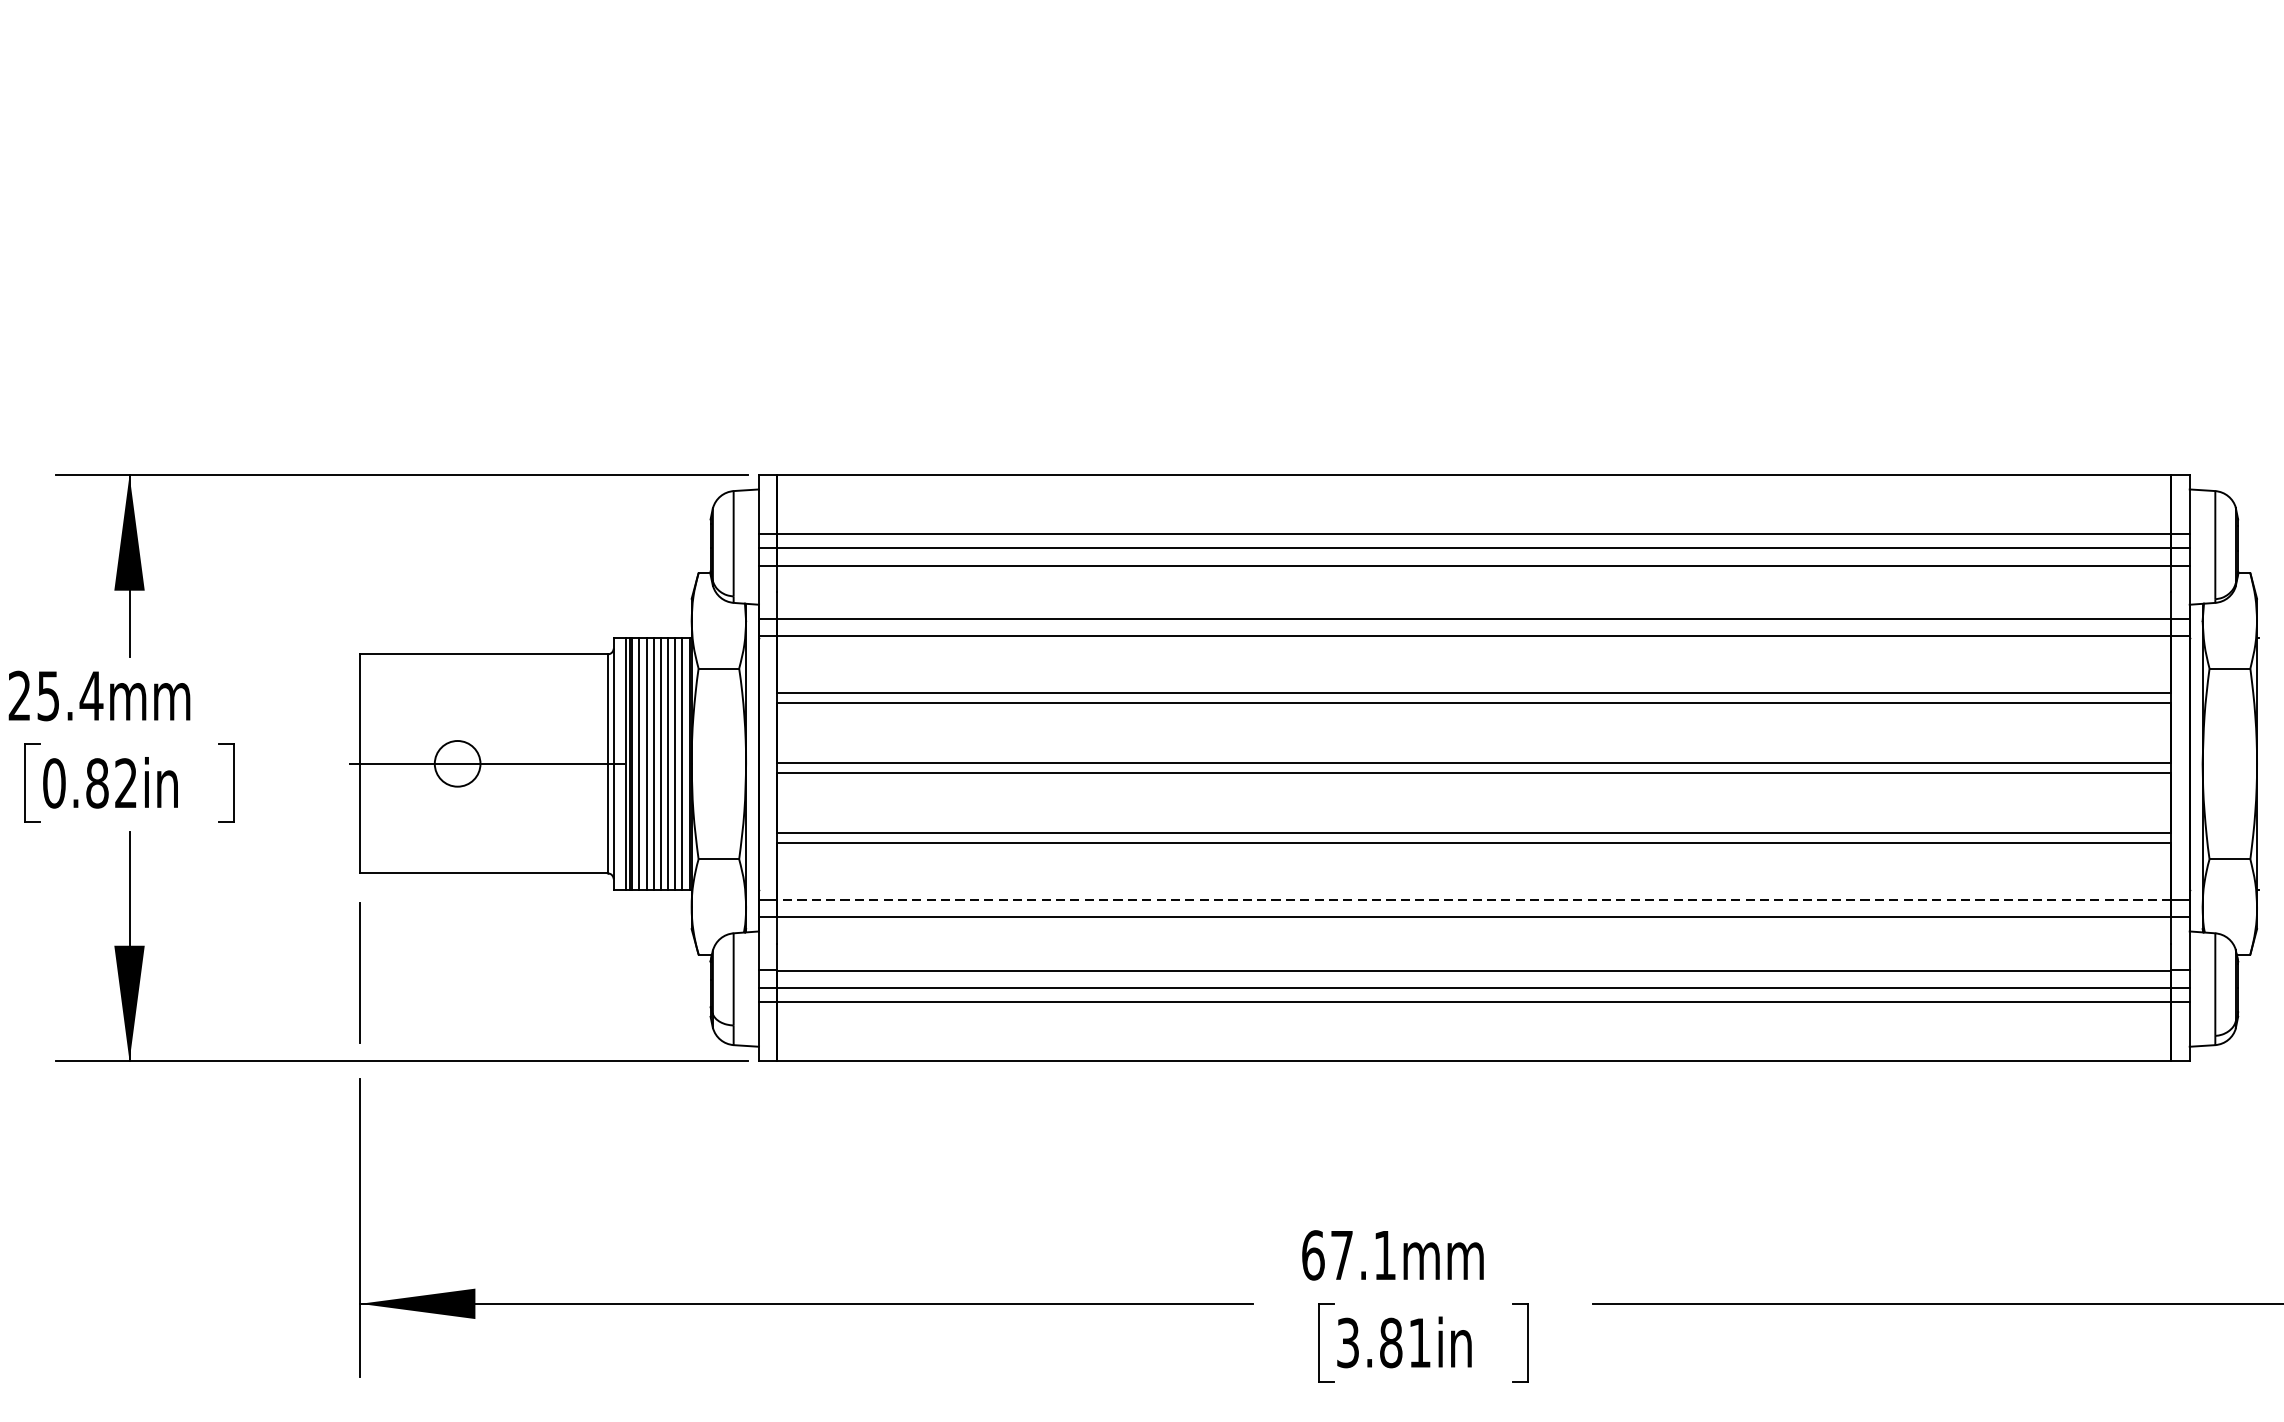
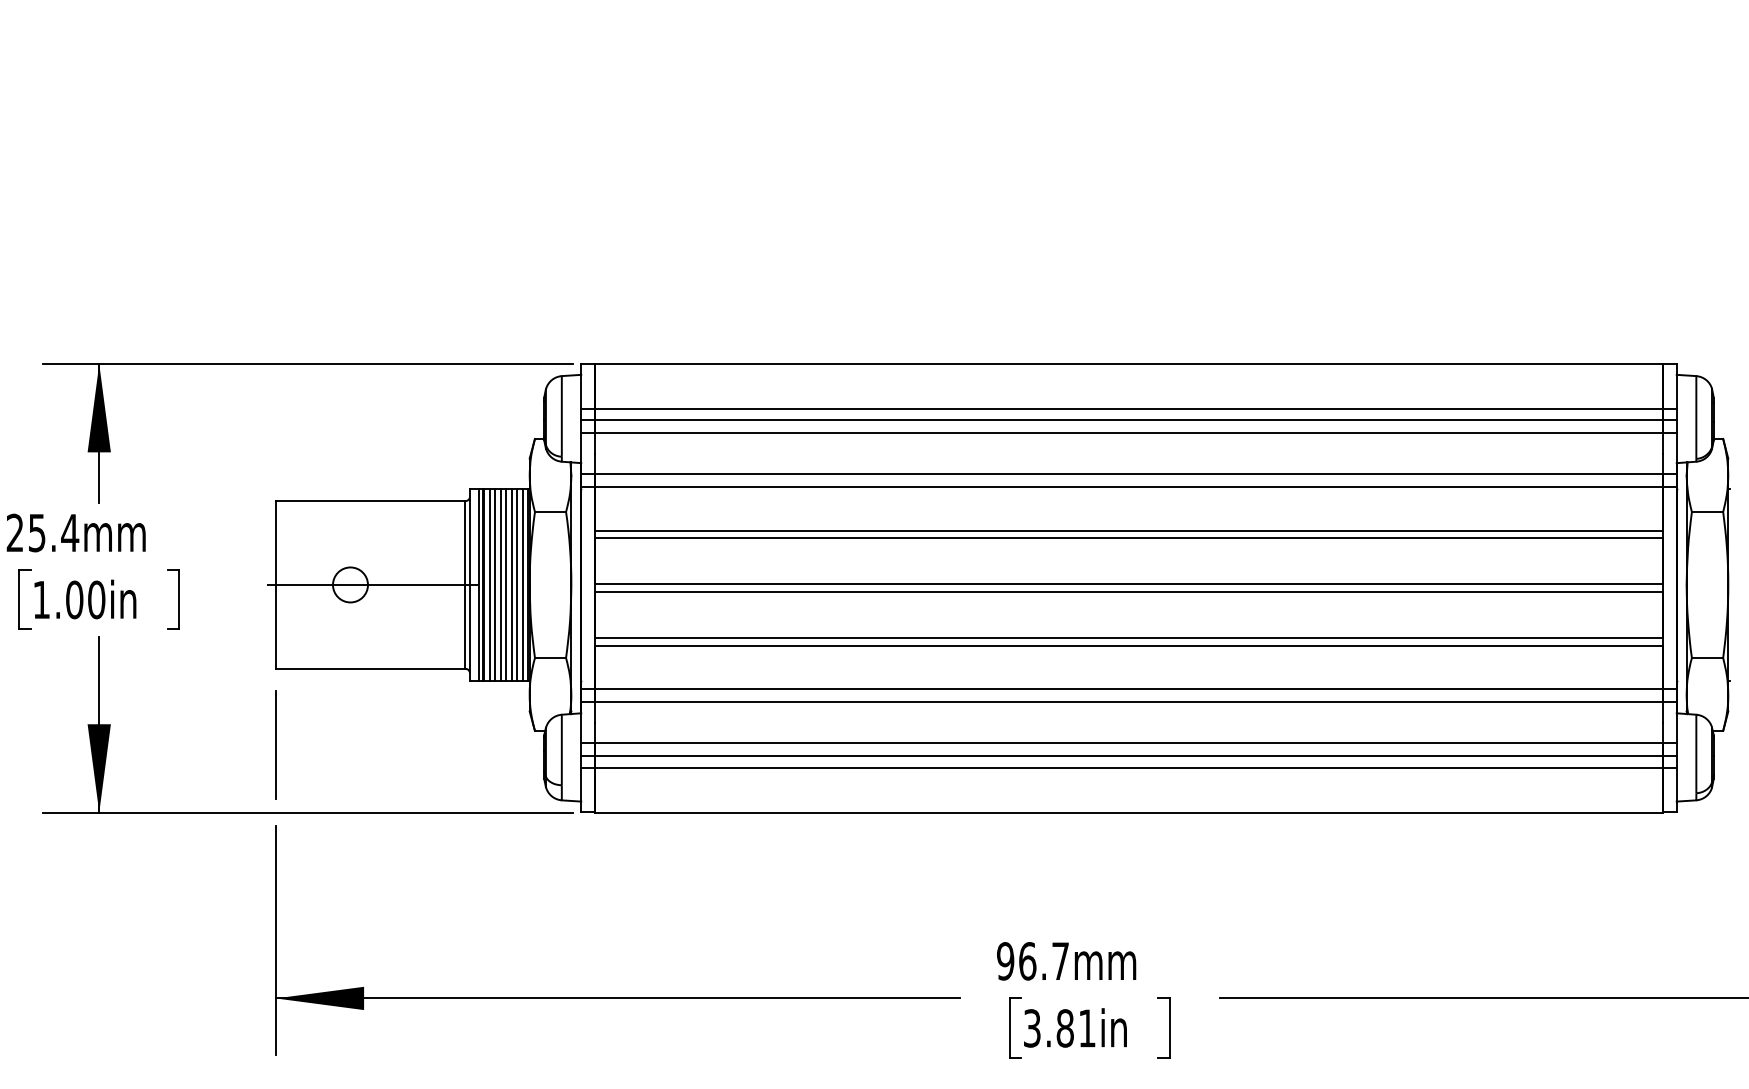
text: (90, 782) -> (69, 599), 0.82in -> 1.00in
line: (1473, 900) -> (1128, 689), dashed -> solid
text: (1348, 1255) -> (1032, 961), 67.1mm -> 96.7mm

